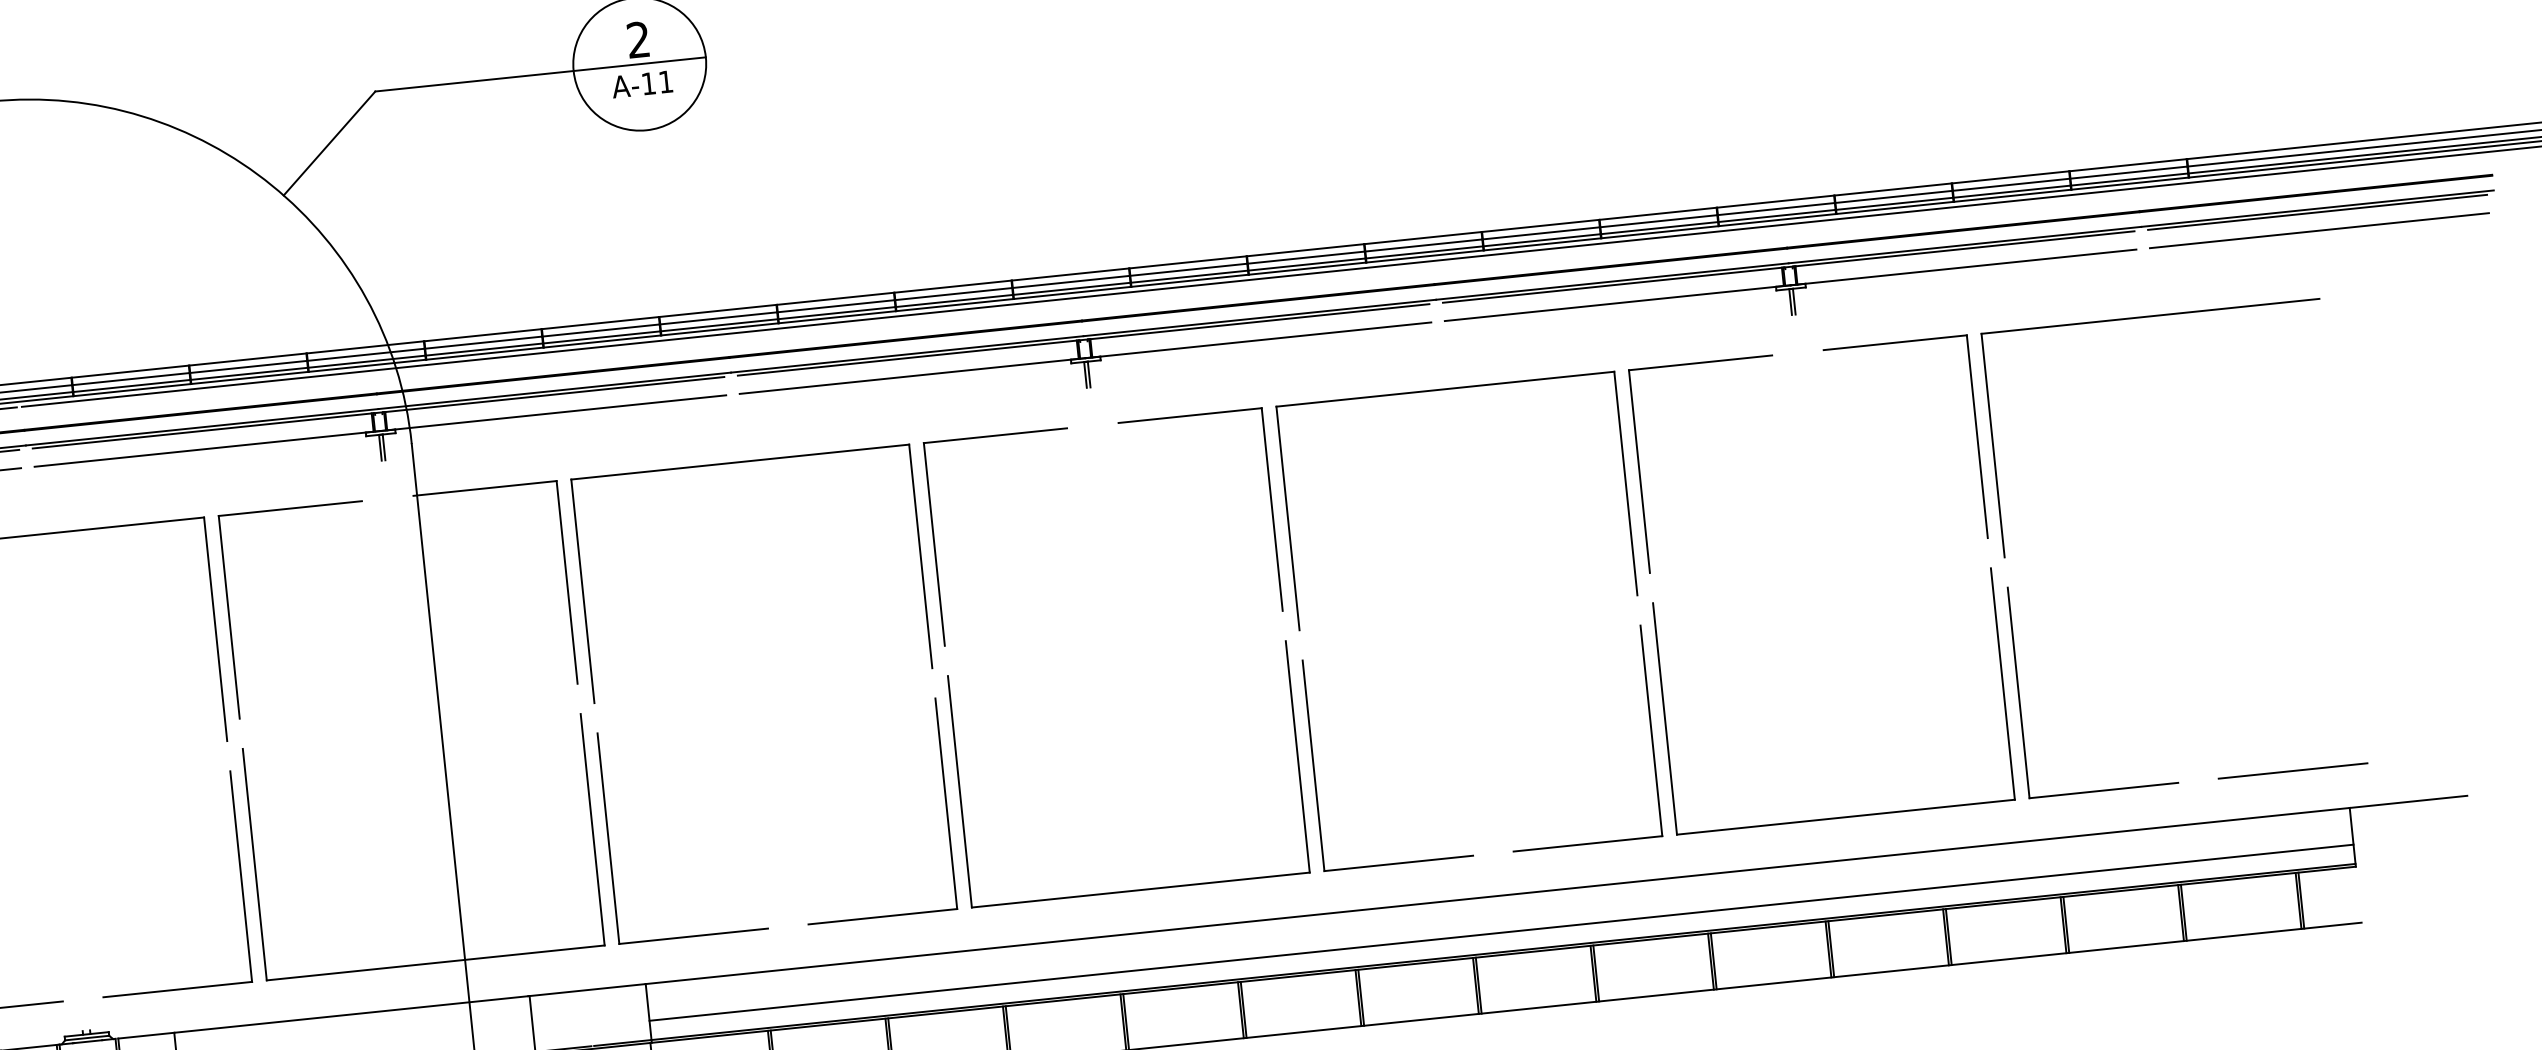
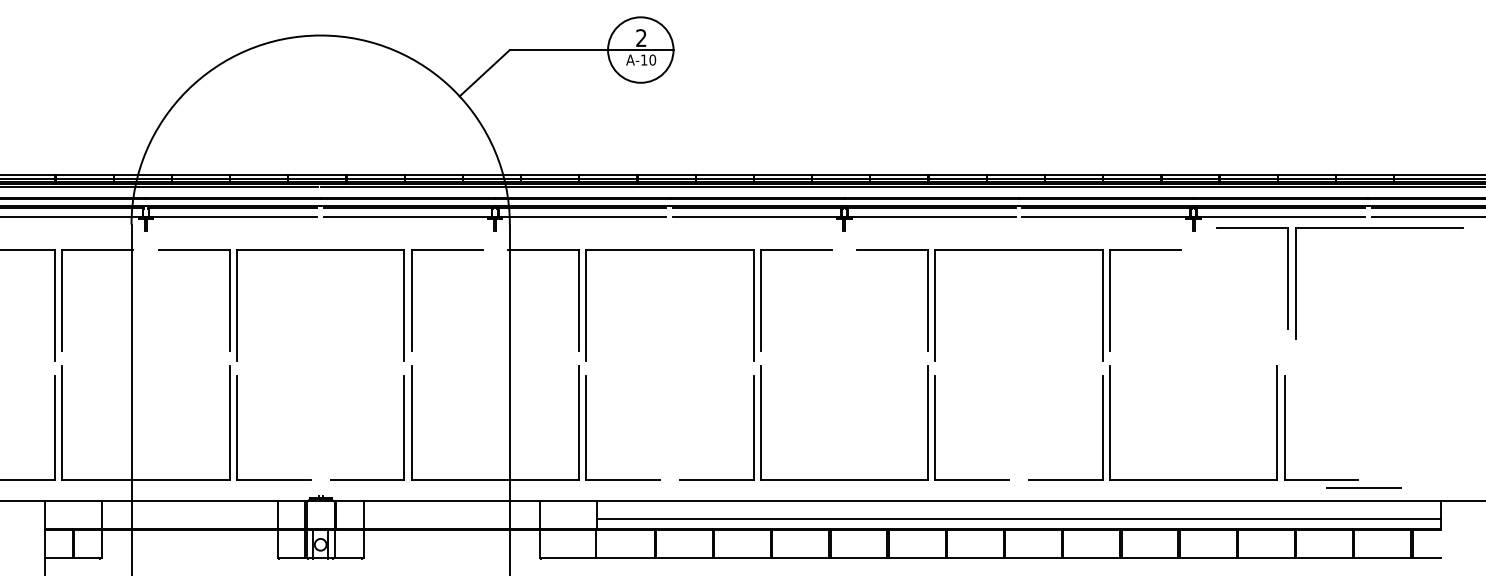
text: (665, 80) -> (652, 59), A-11 -> A-10
part: (1994, 445) -> (1296, 283), moved
line: (2291, 769) -> (1363, 487), moved

